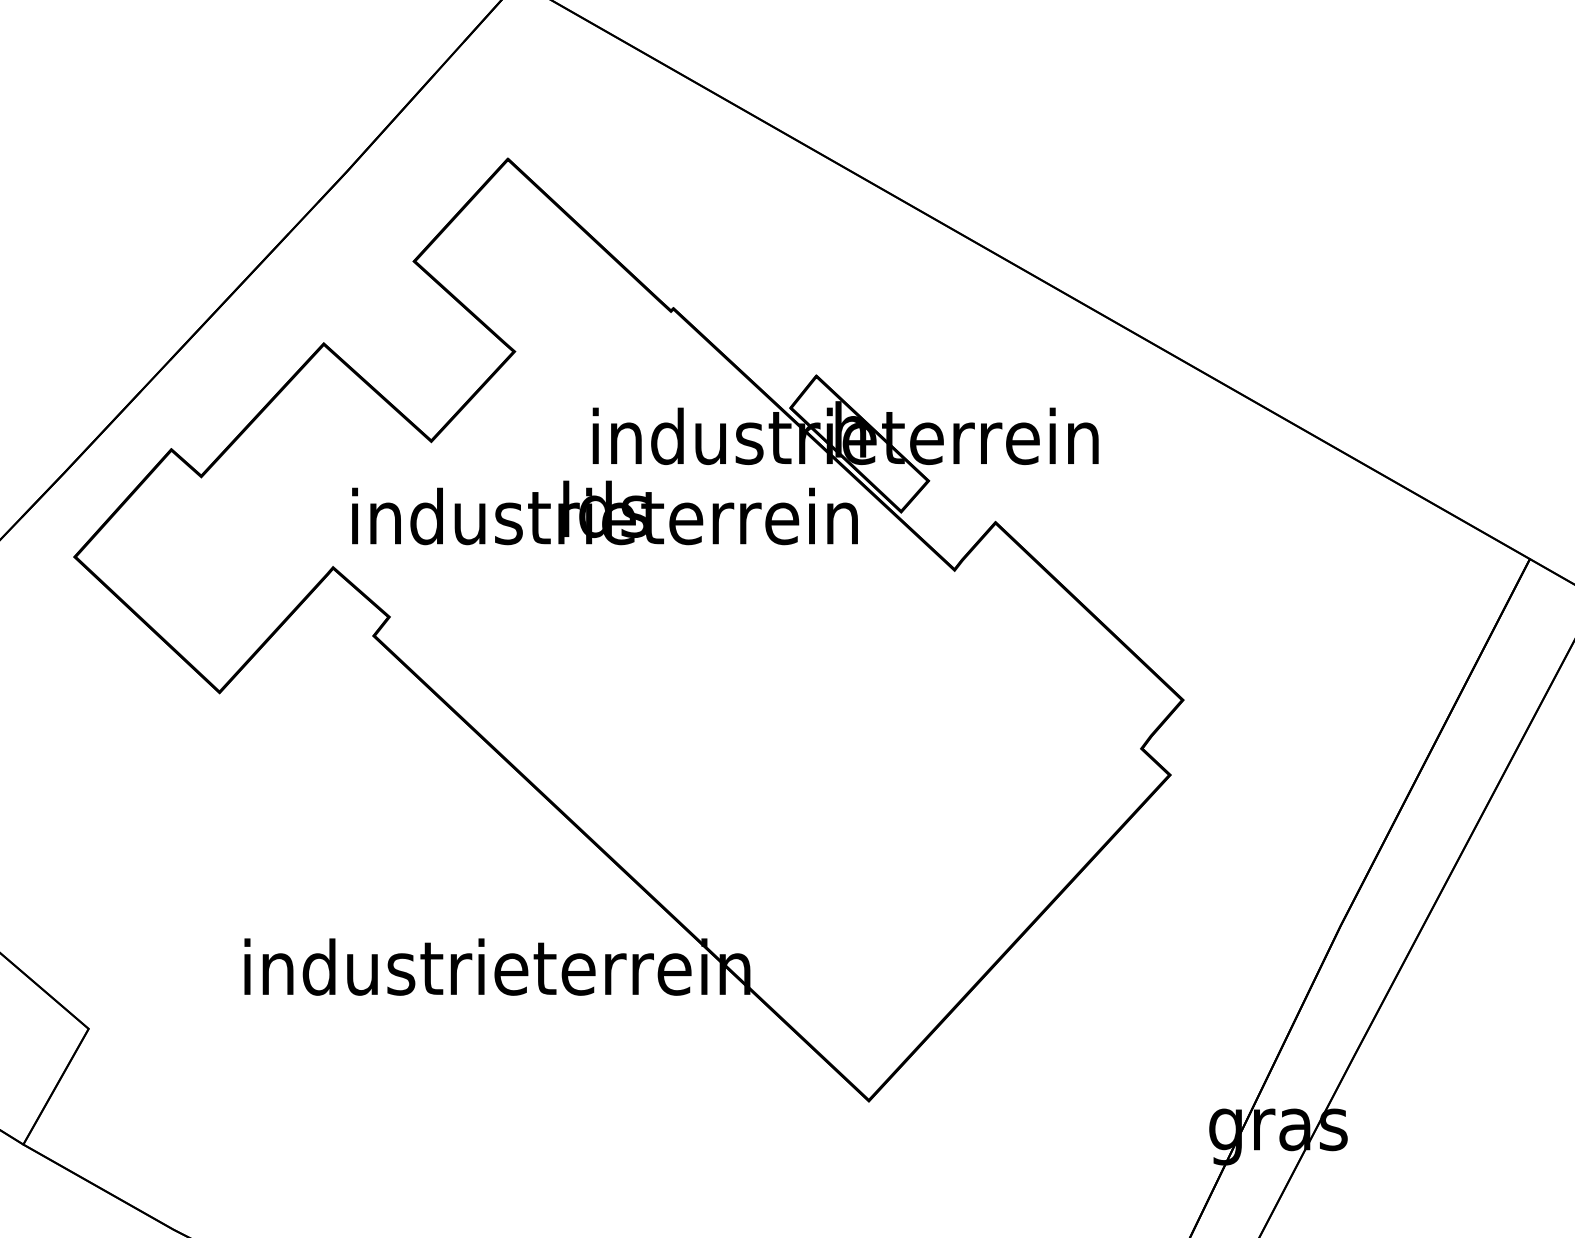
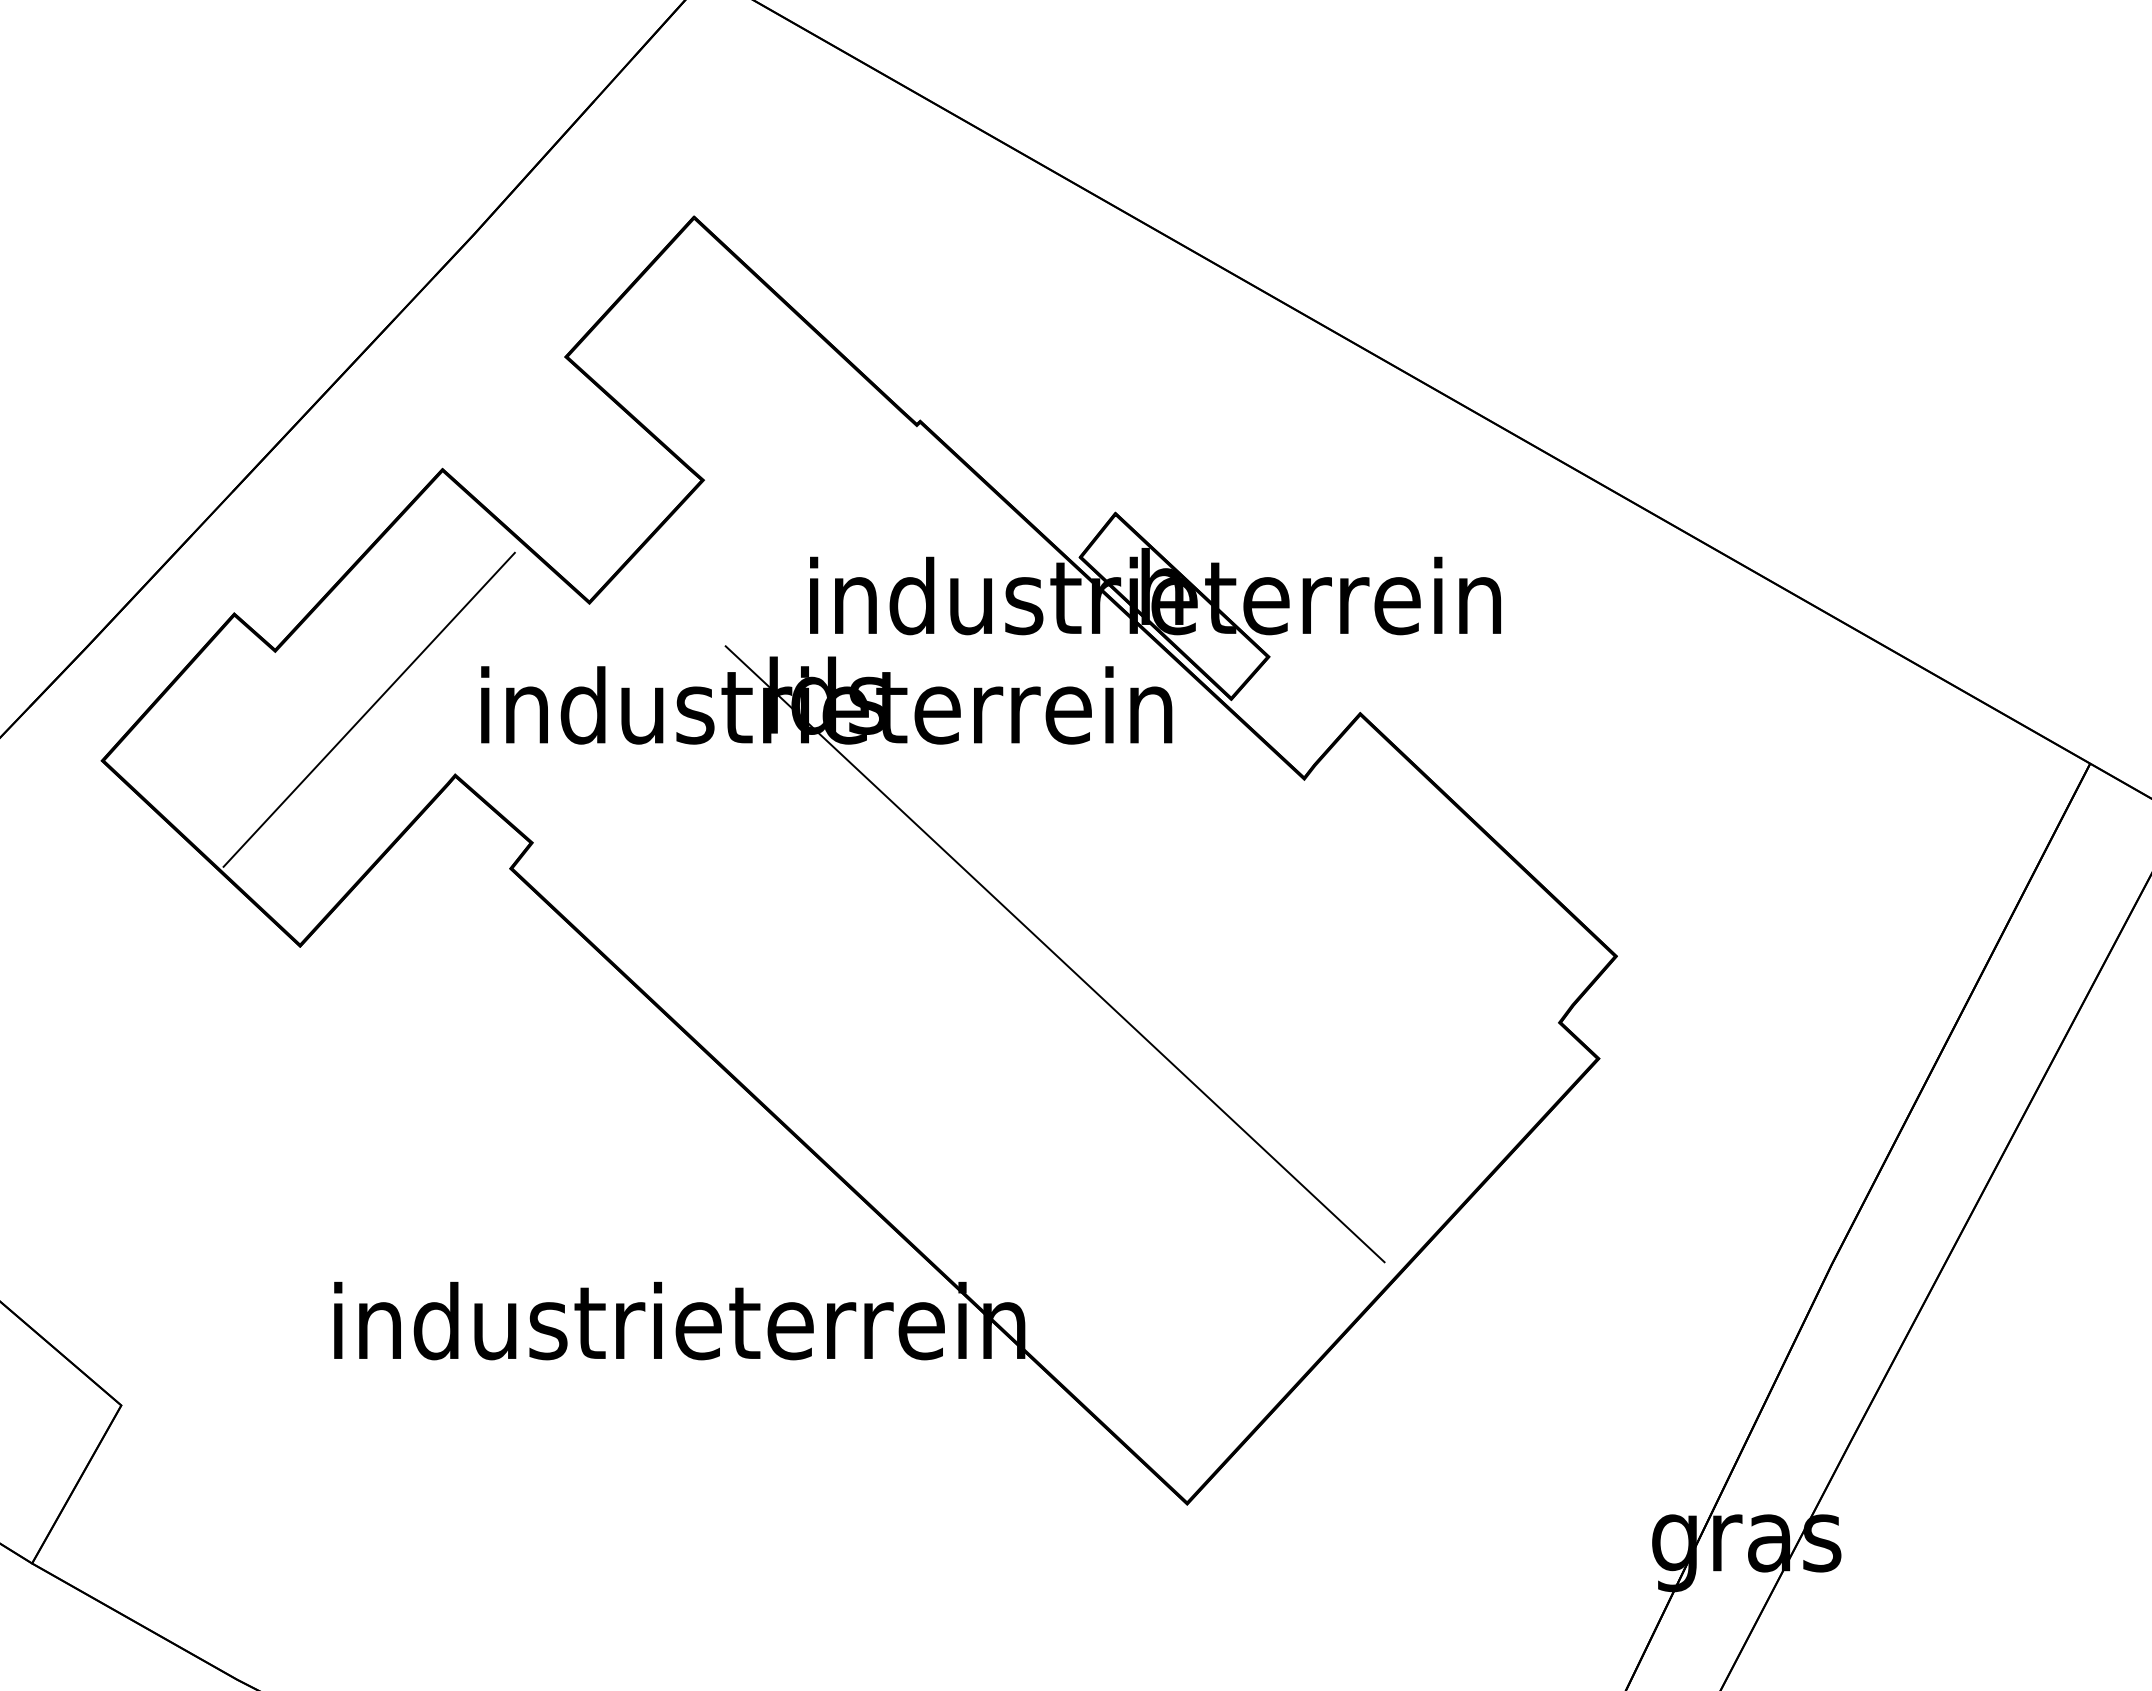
line: (269, 519) -> (368, 709), added
line: (771, 698) -> (1054, 954), added

